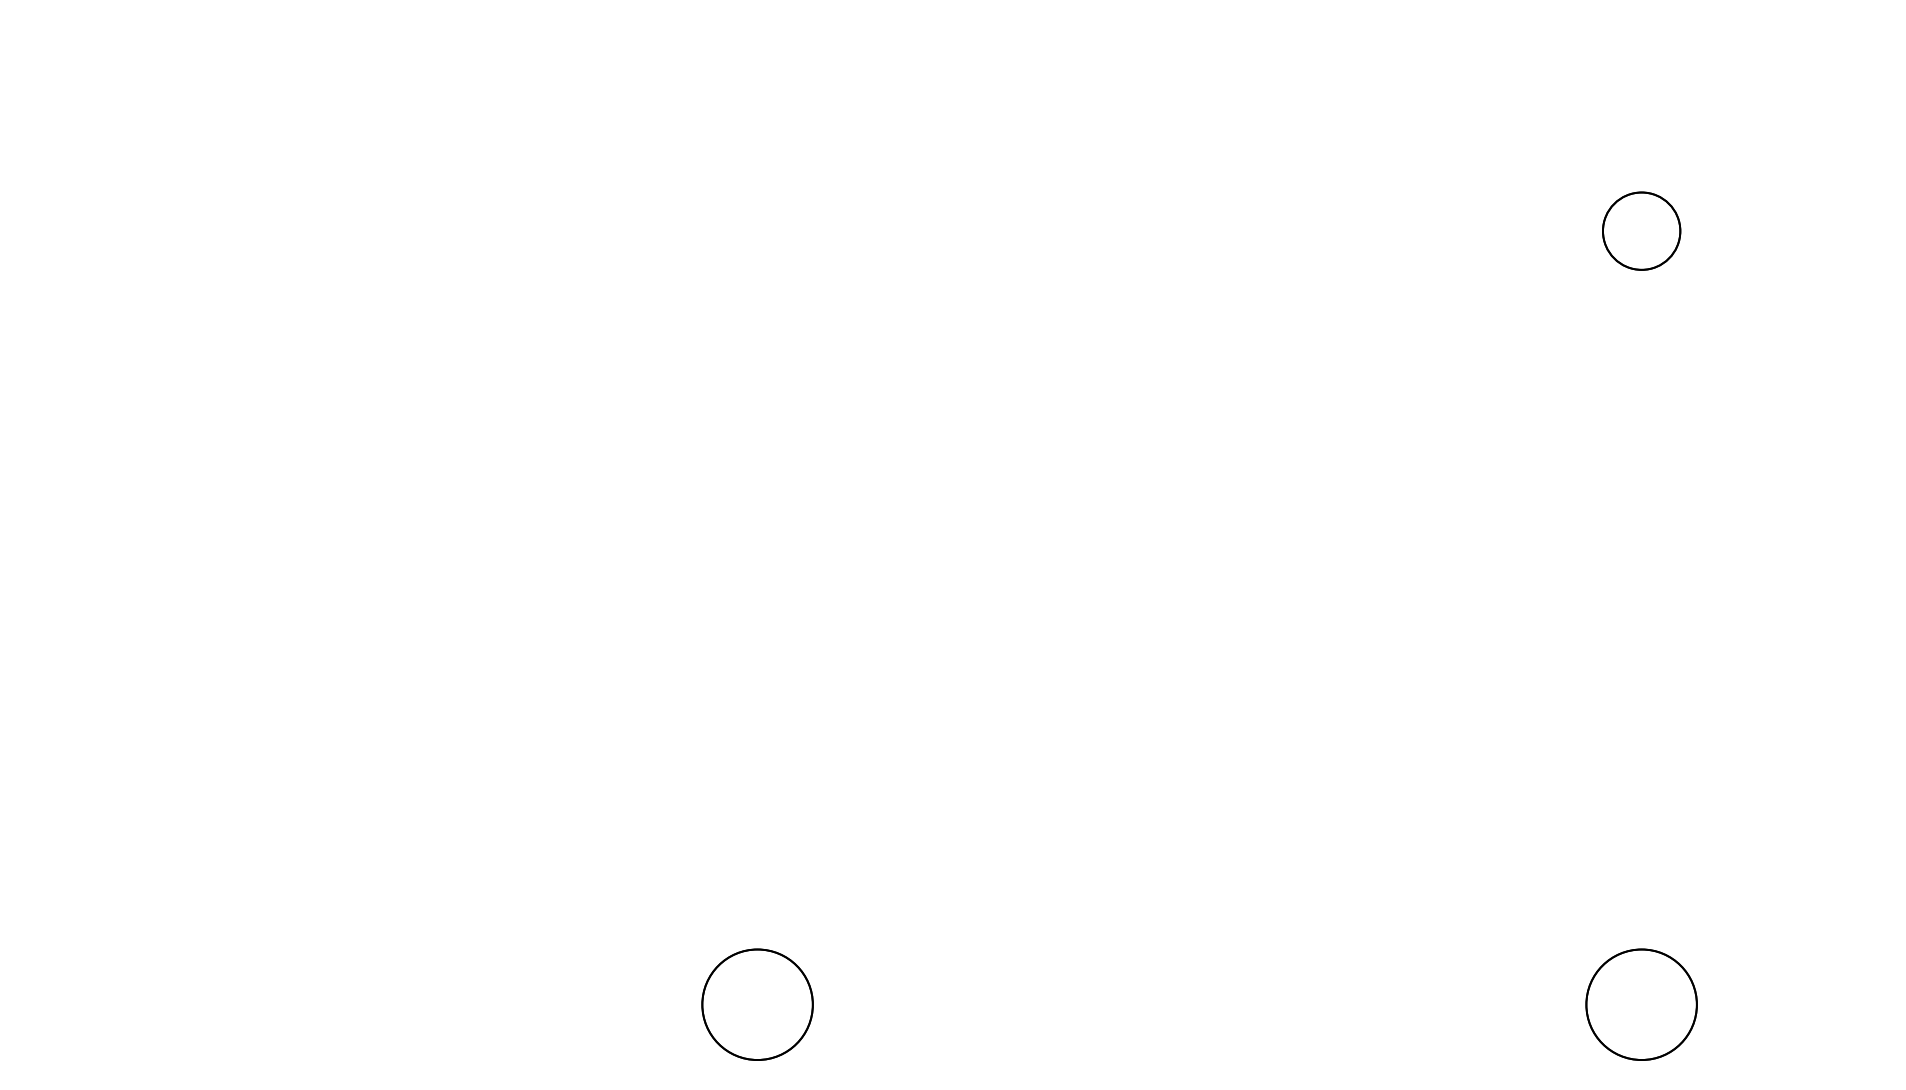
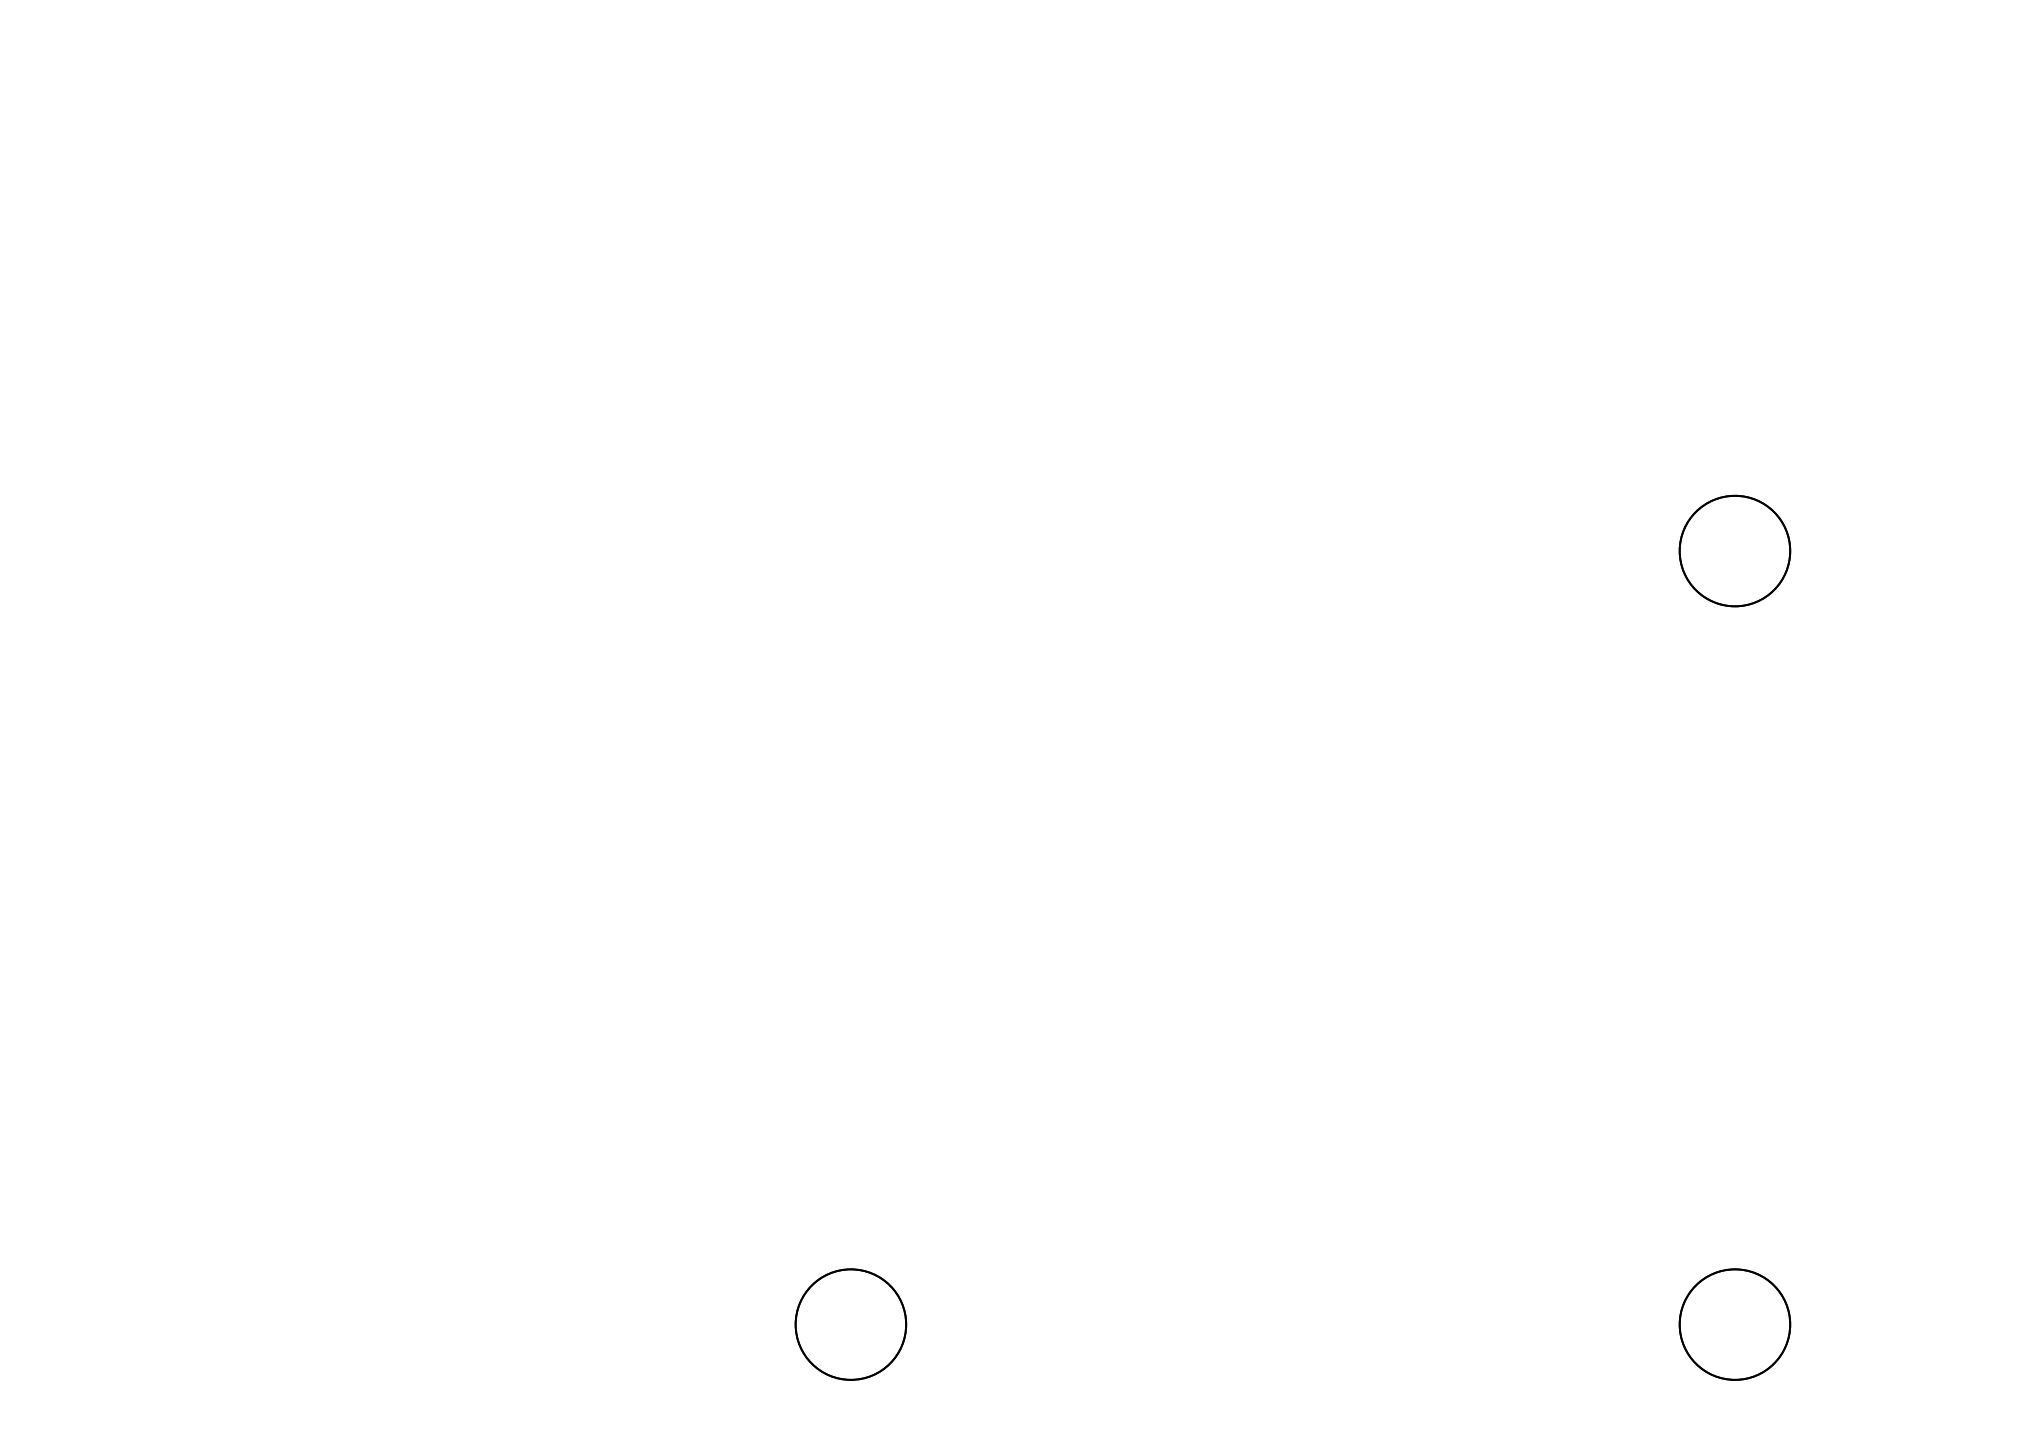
part: (1641, 230) -> (1734, 550), size x1.43

